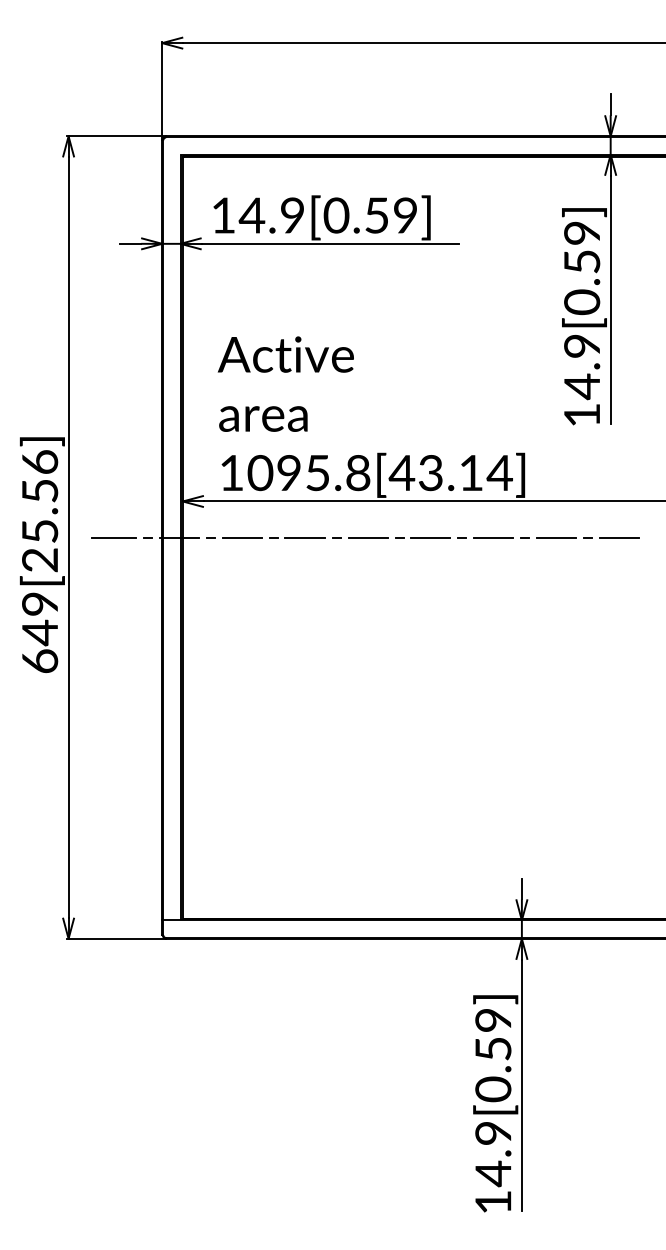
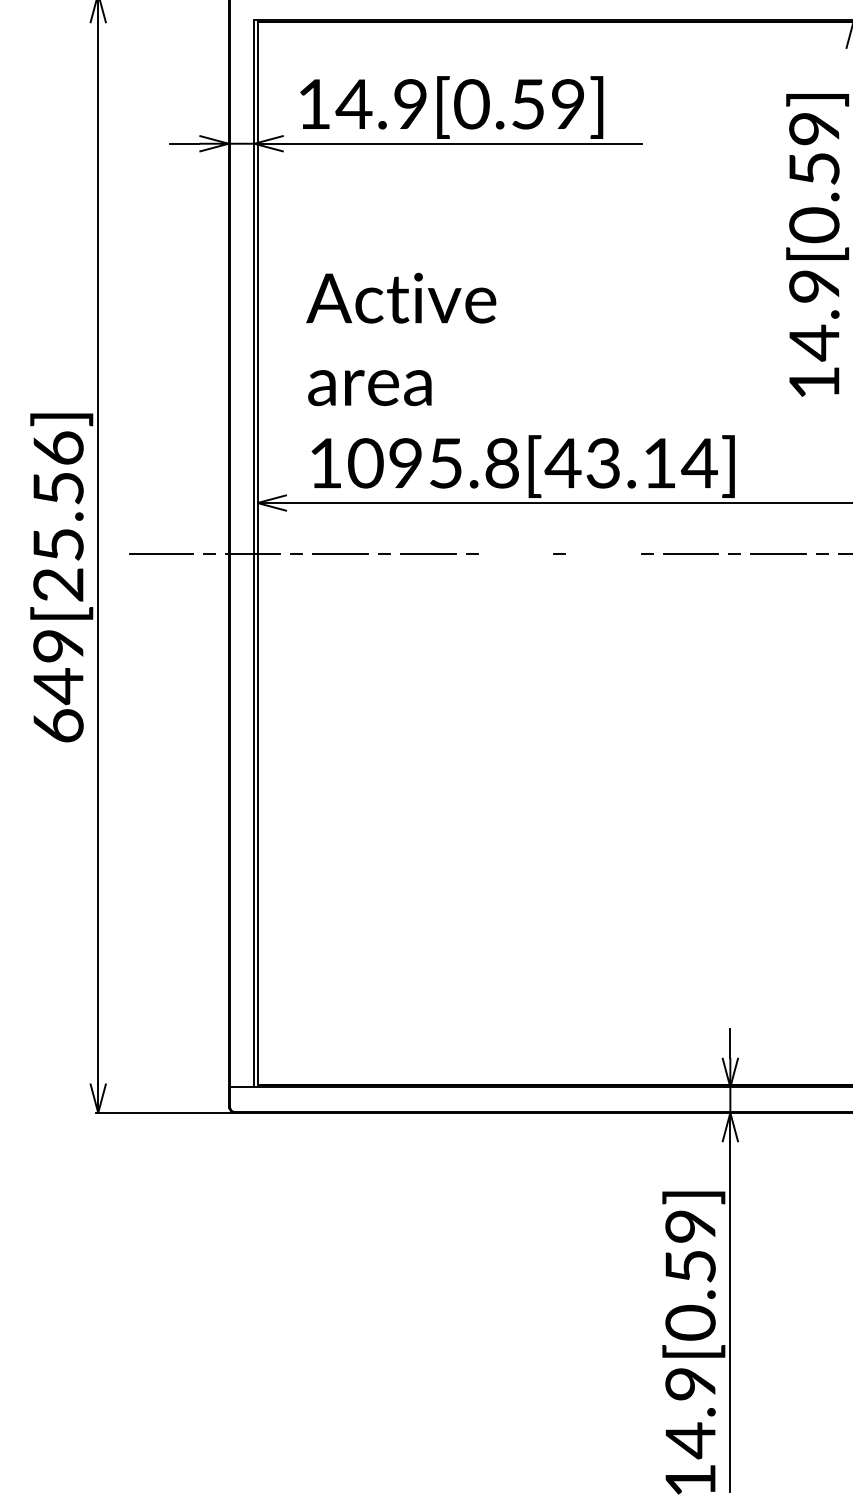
line: (367, 537) -> (515, 553), removed
line: (430, 537) -> (602, 553), removed

